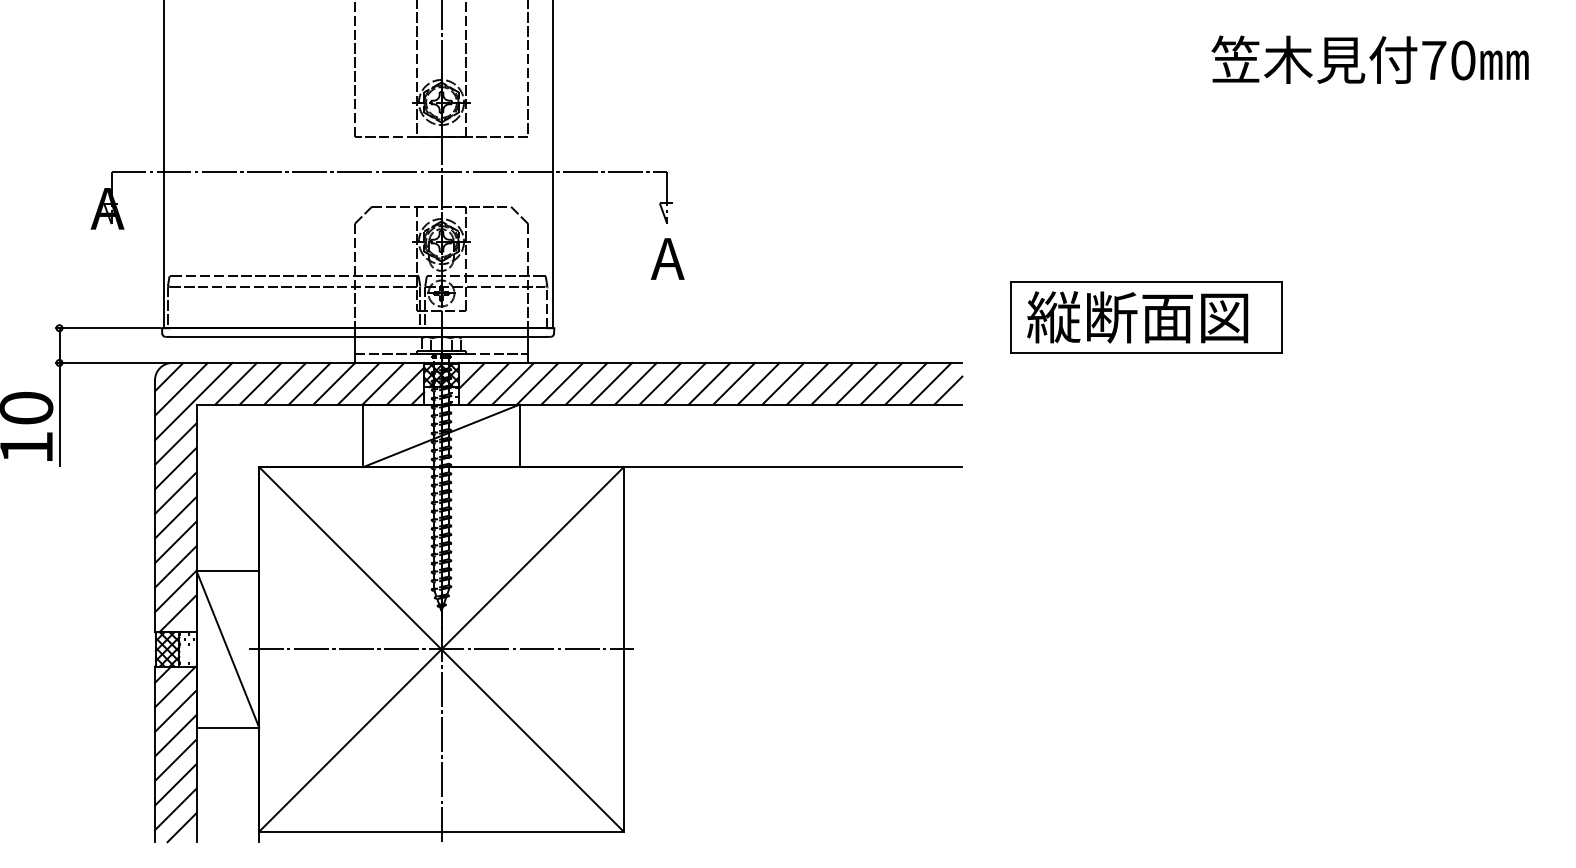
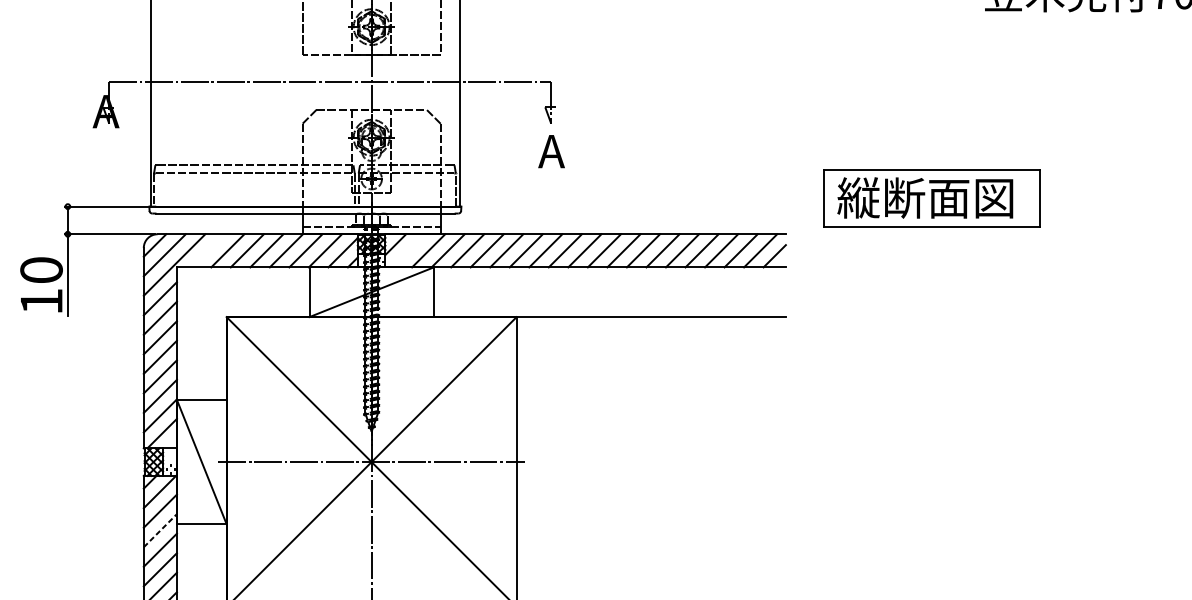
line: (235, 383) -> (207, 250), removed
line: (488, 383) -> (409, 250), removed
line: (176, 735) -> (160, 530), solid -> dashed

